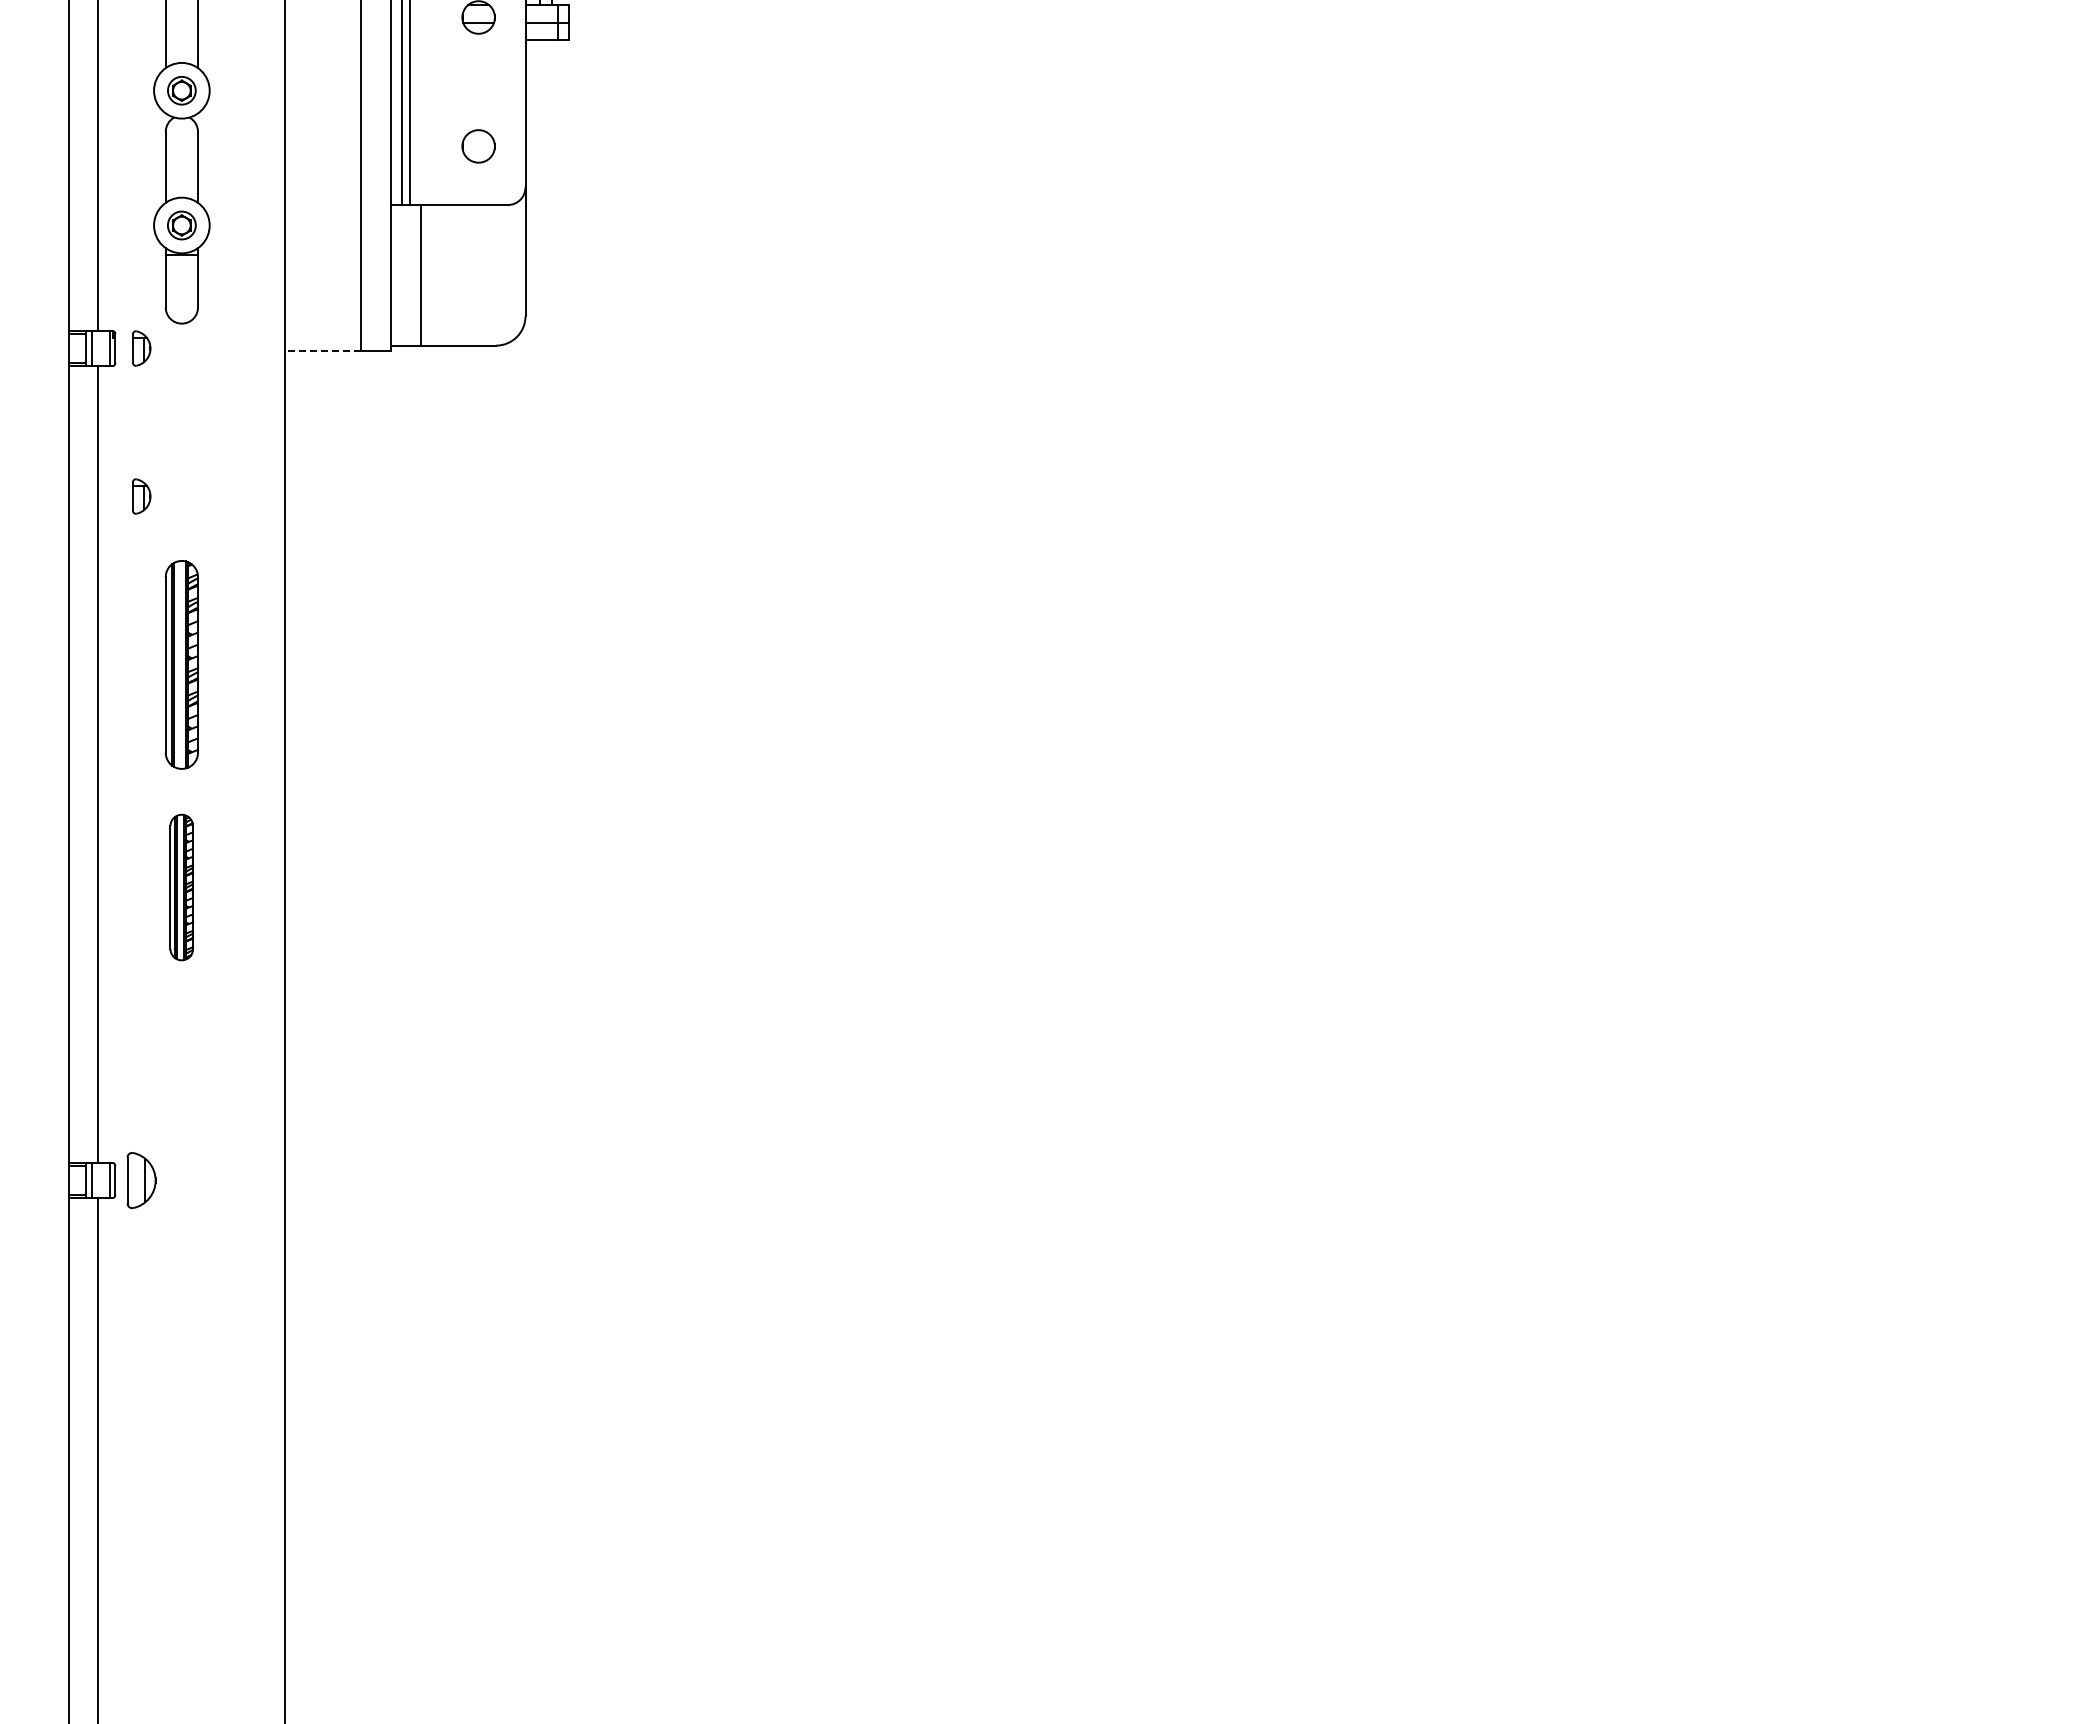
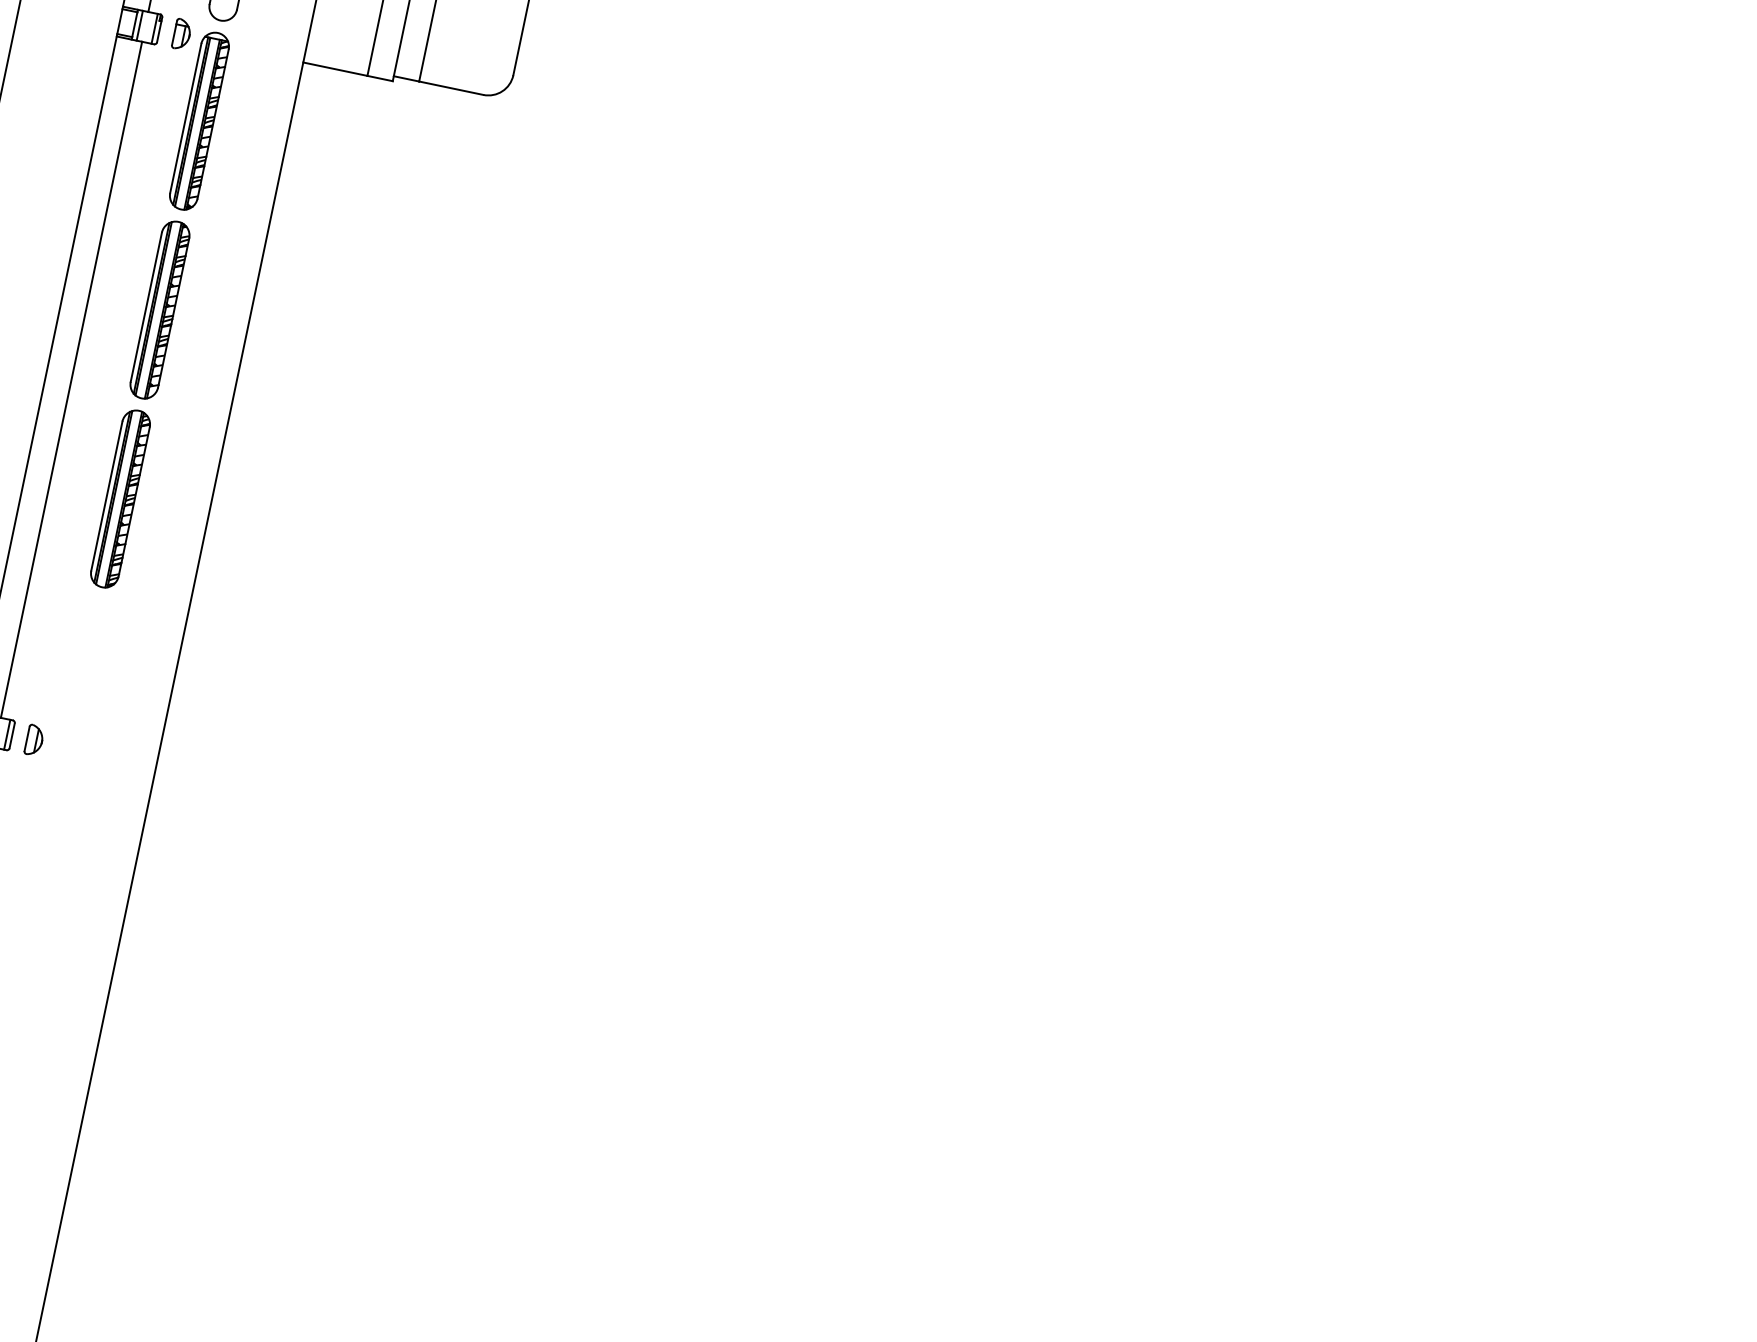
line: (323, 351) -> (335, 69), dashed -> solid
part: (181, 442) -> (199, 121), added
part: (141, 496) -> (155, 160), removed
part: (181, 887) -> (120, 498), size x1.43
part: (141, 1180) -> (34, 740), size x0.62

